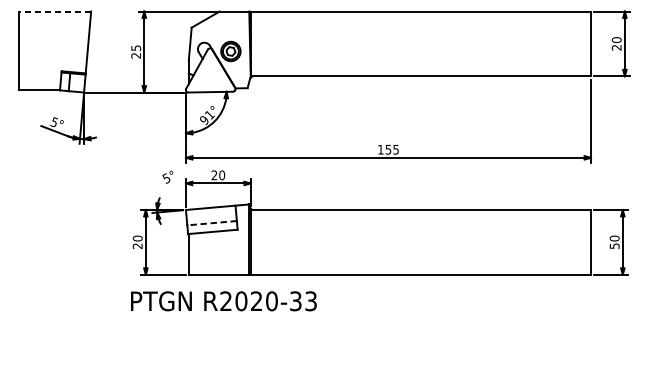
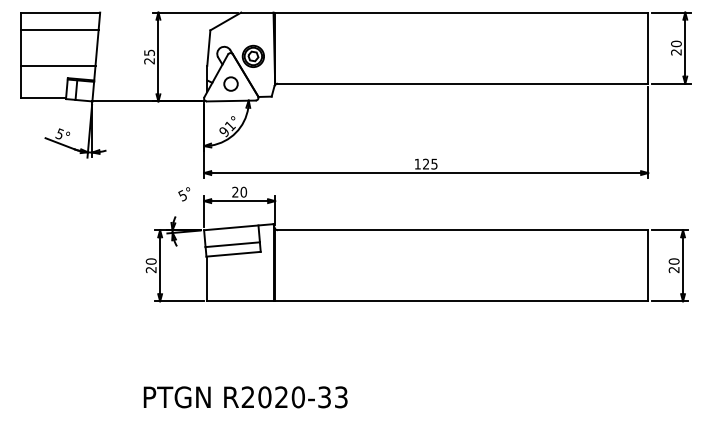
line: (54, 11) -> (60, 12), dashed -> solid
line: (54, 27) -> (59, 30), added
line: (53, 59) -> (58, 65), added
circle: (210, 76) -> (230, 83), added
text: (388, 149) -> (426, 163), 155 -> 125
line: (211, 223) -> (232, 244), dashed -> solid
text: (614, 245) -> (673, 269), 50 -> 20
text: (223, 301) -> (245, 397), moved

